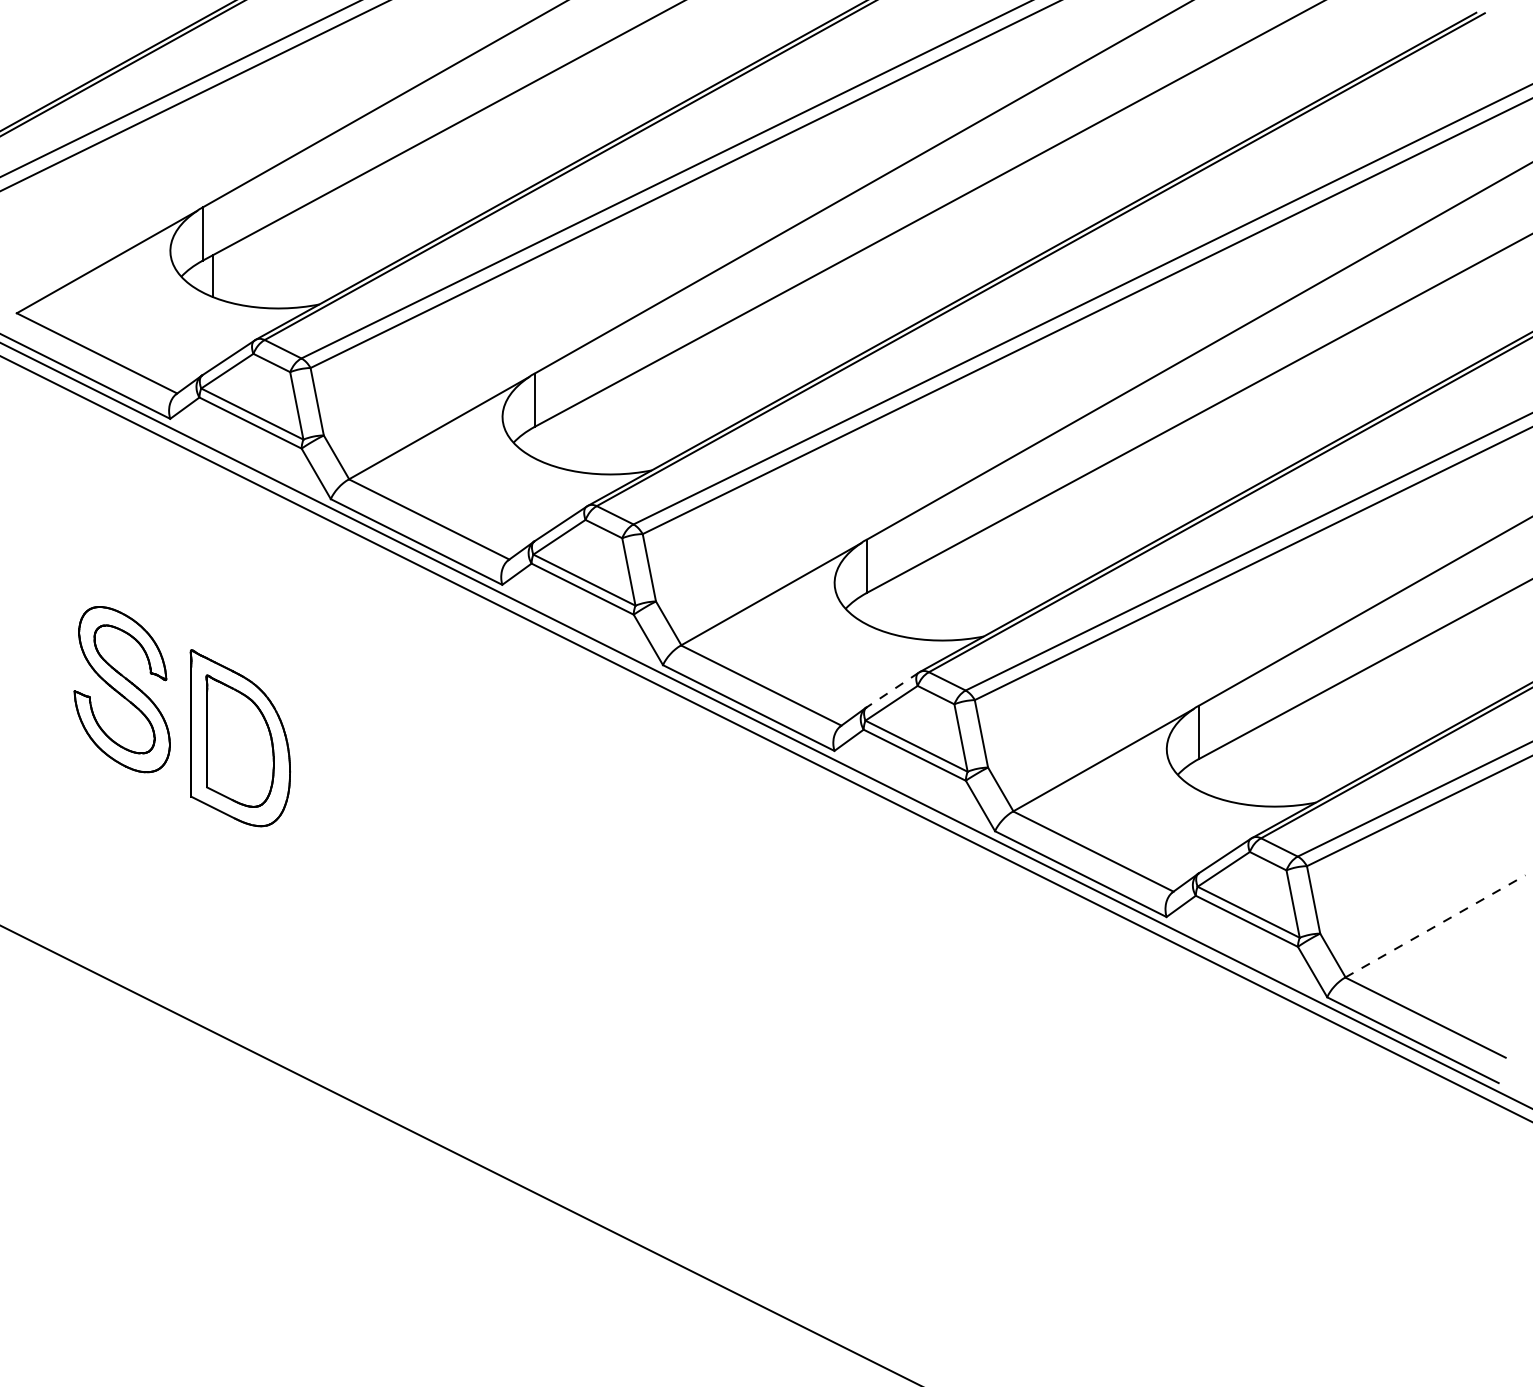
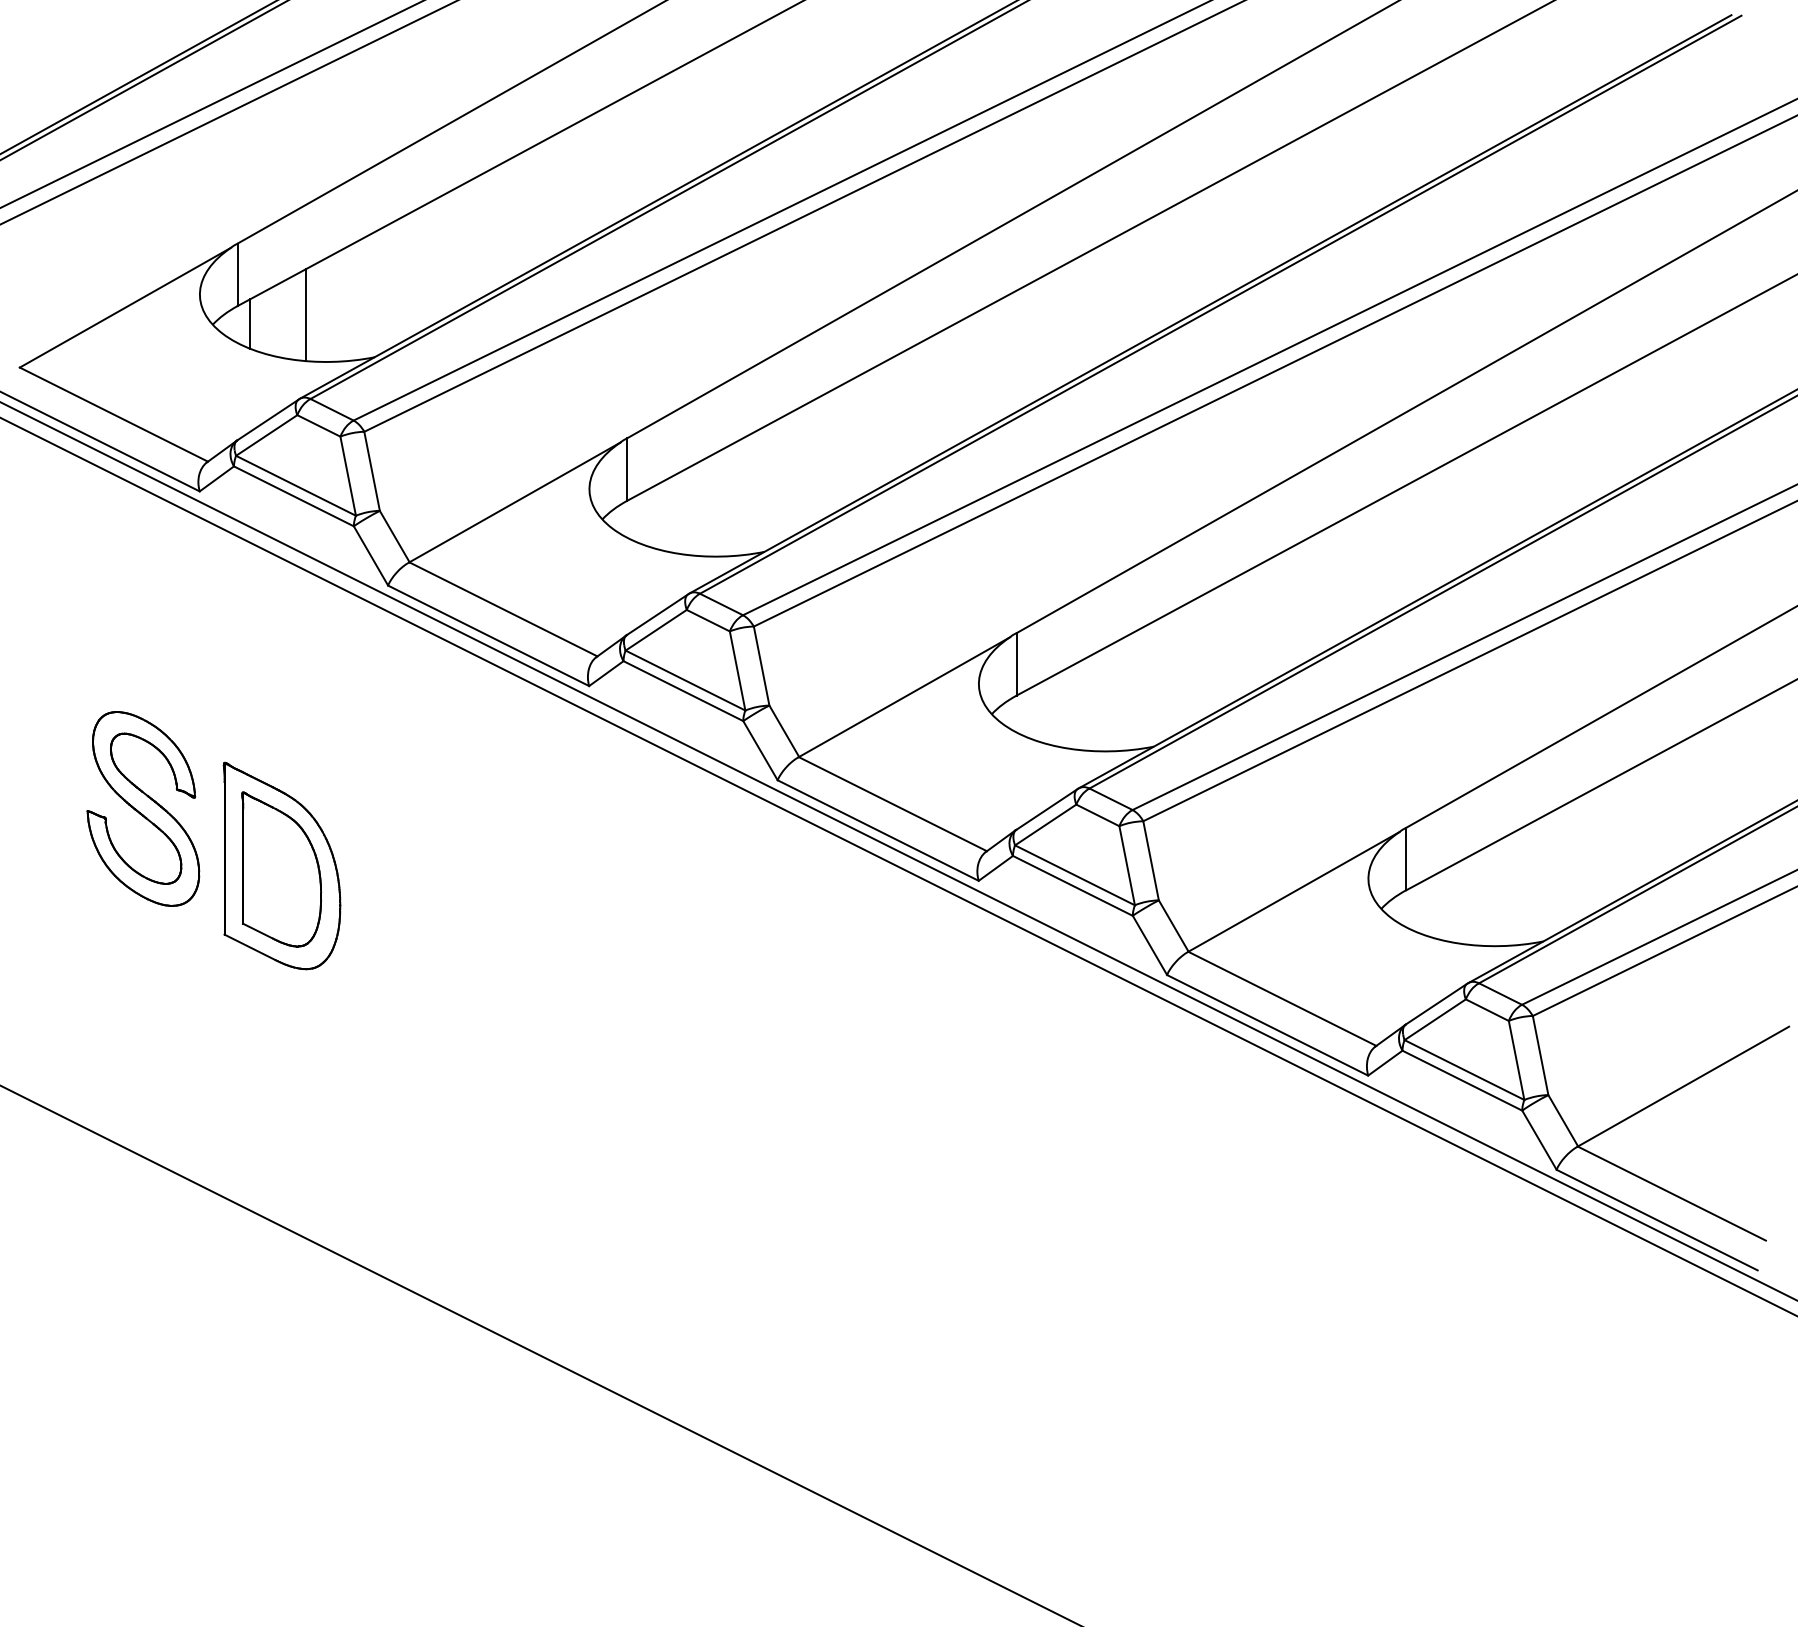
line: (260, 268) -> (305, 314), added
line: (893, 690) -> (1047, 809), dashed -> solid
line: (1435, 926) -> (1683, 1086), dashed -> solid

